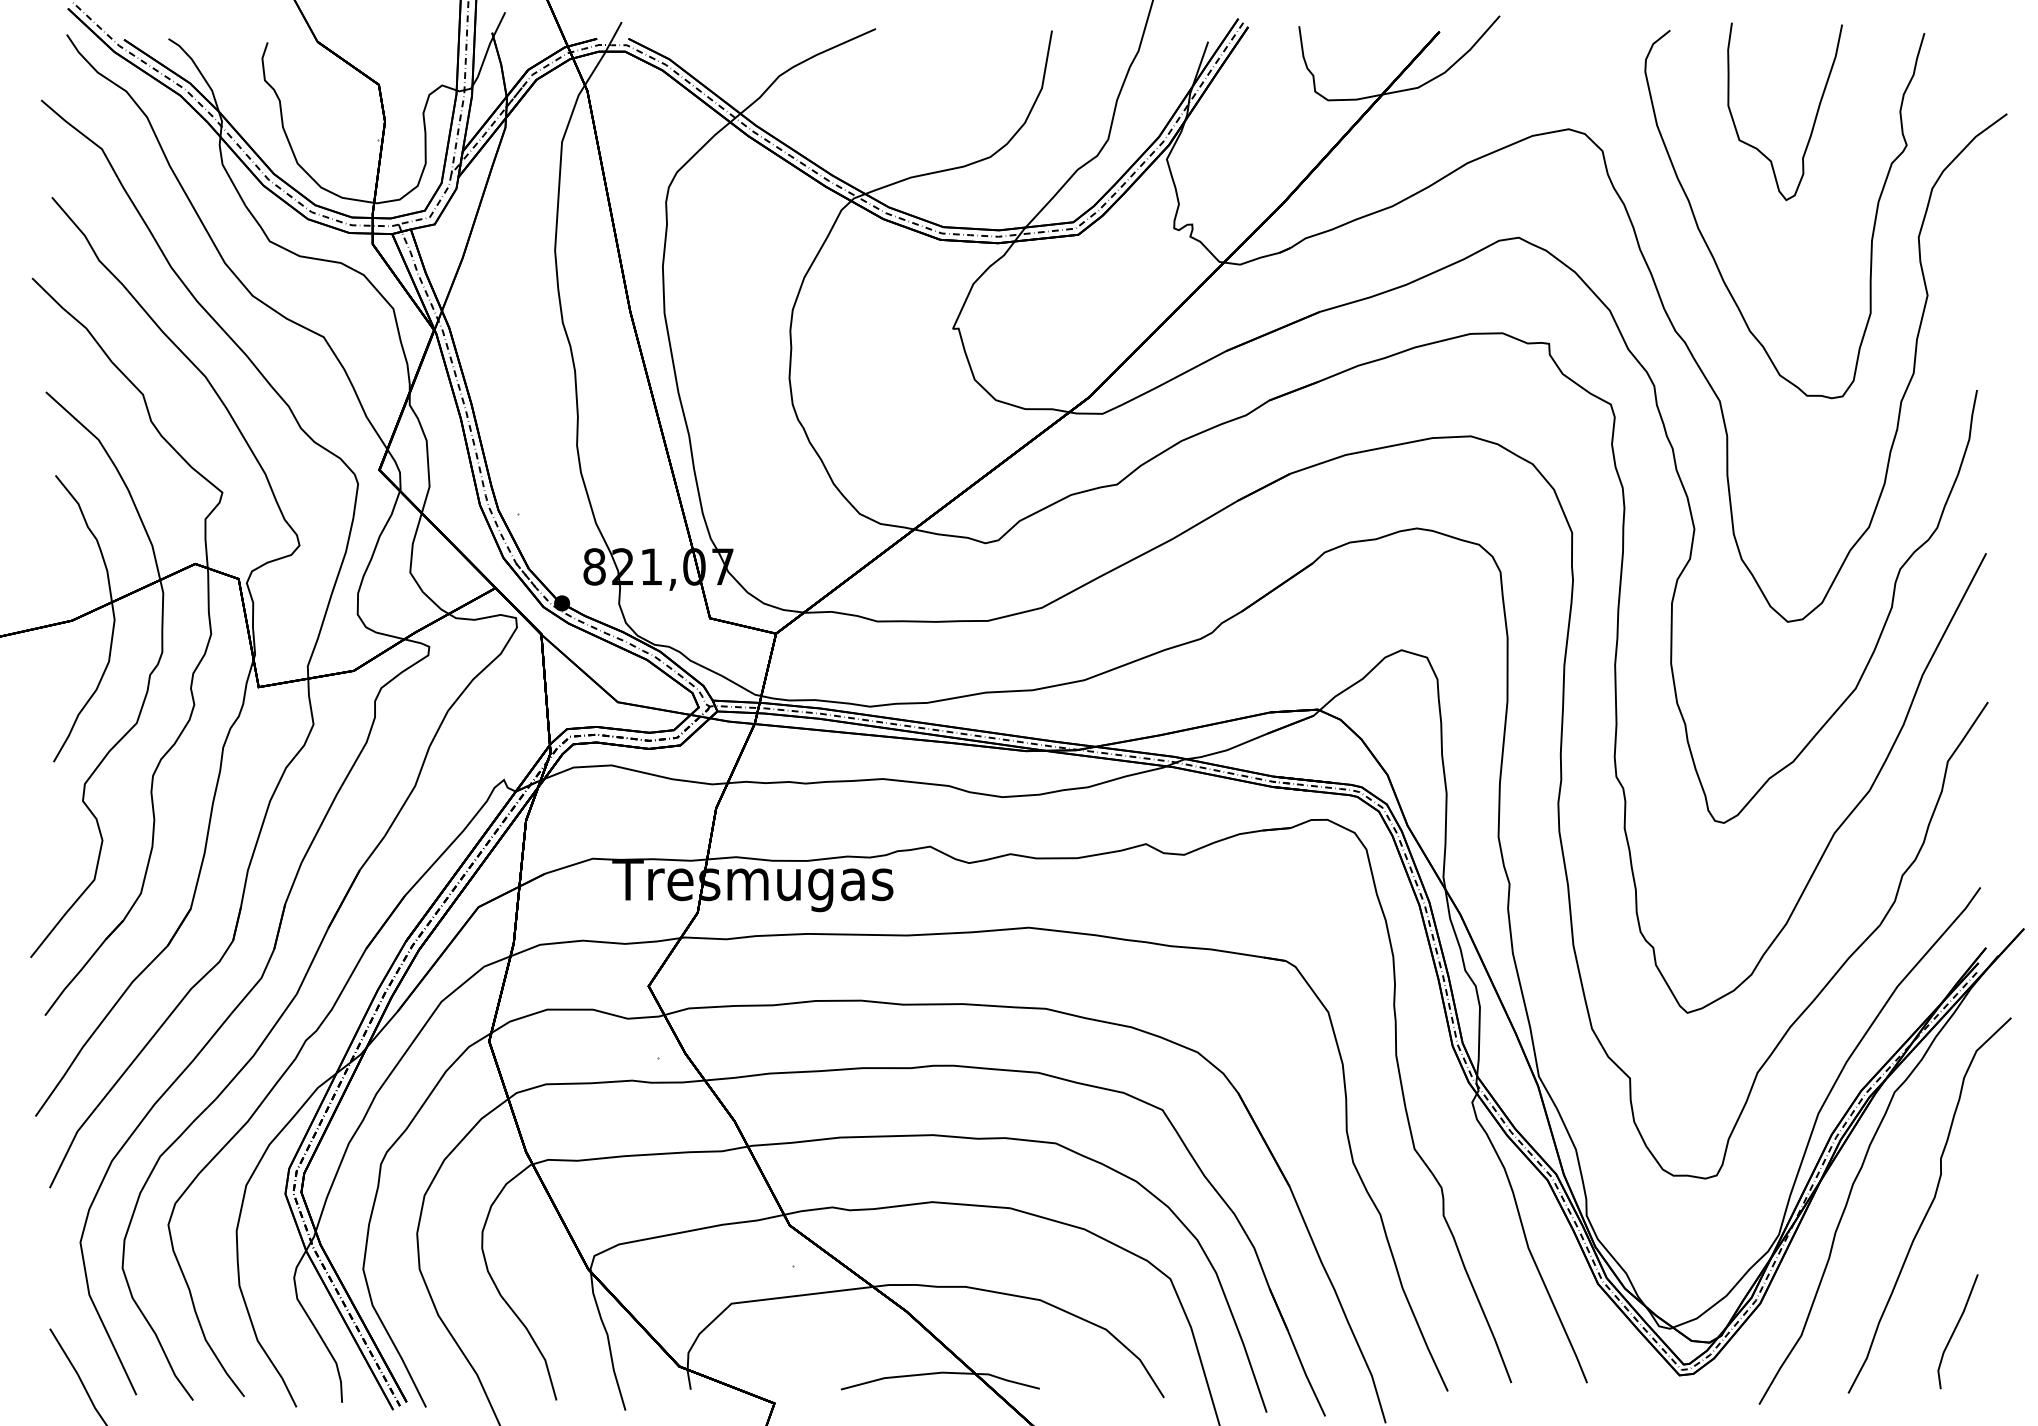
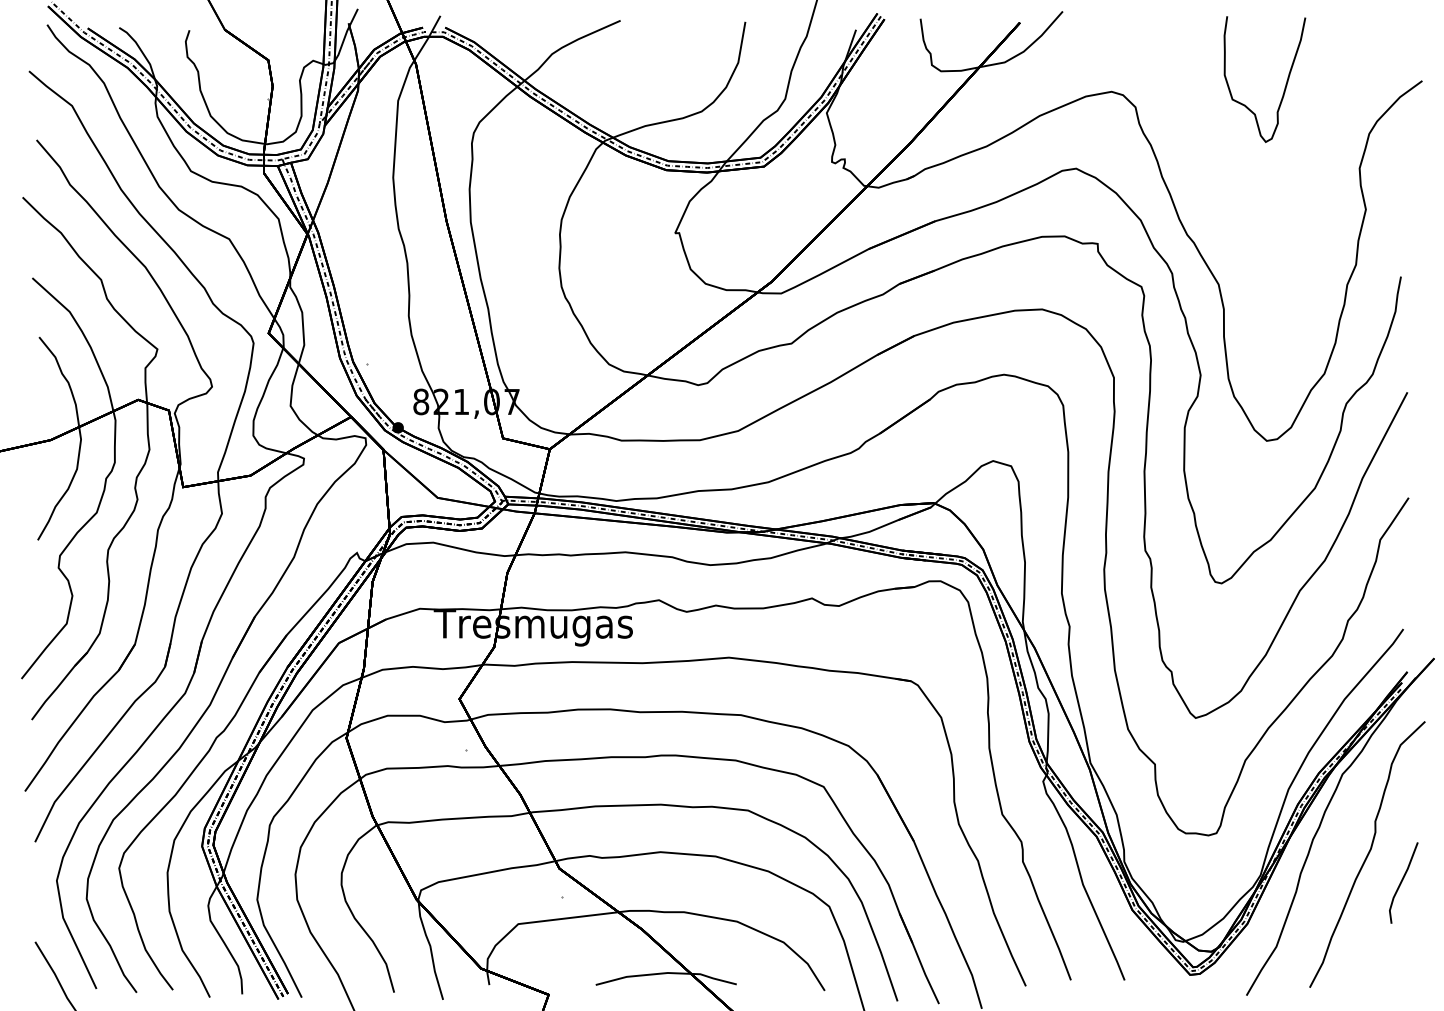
curve: (1711, 251) -> (1212, 178), removed
line: (1955, 1330) -> (1401, 882), moved

